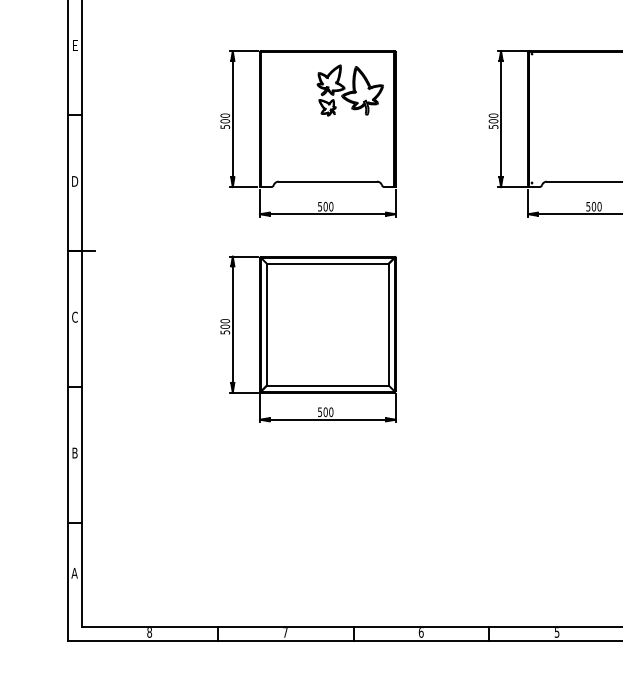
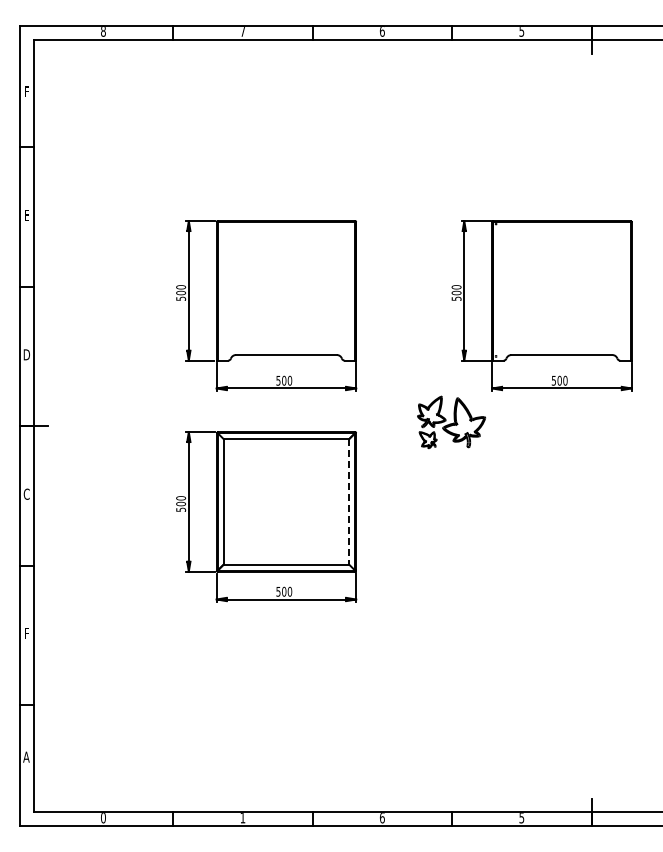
part: (350, 90) -> (451, 422), moved
line: (389, 324) -> (349, 501), solid -> dashed
text: (74, 452) -> (26, 633), B -> F
text: (149, 633) -> (103, 818), 8 -> 0
text: (286, 633) -> (243, 818), 7 -> 1

